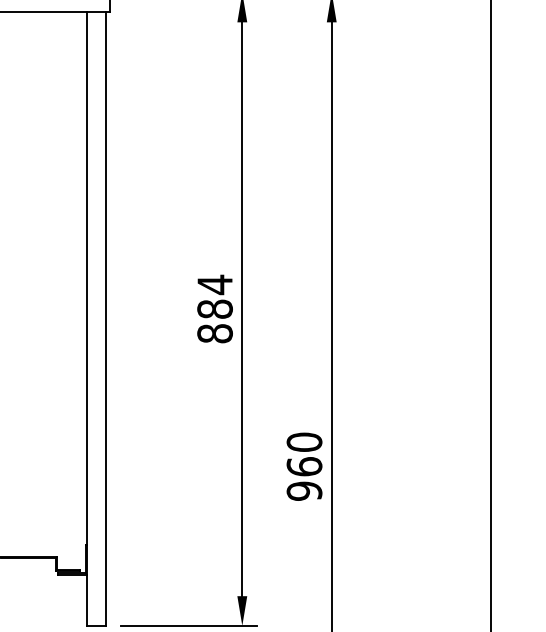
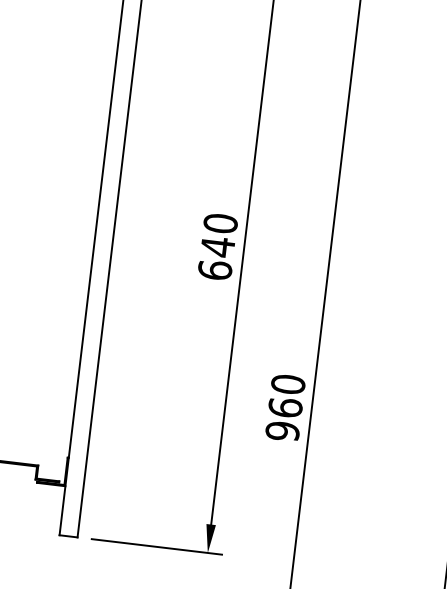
text: (214, 308) -> (217, 246), 884 -> 640

